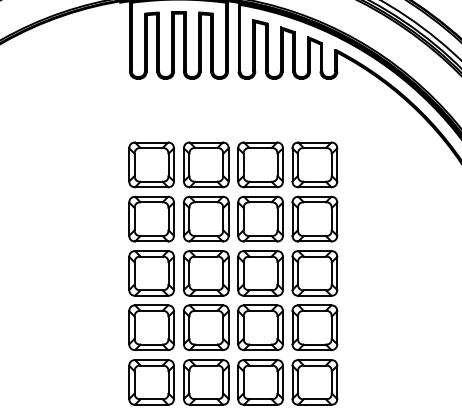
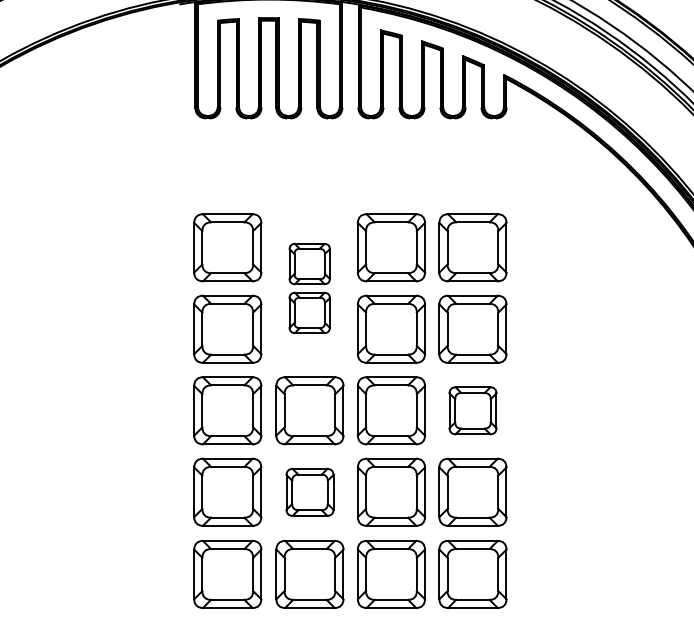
part: (205, 191) -> (308, 287), size x0.6
part: (314, 273) -> (472, 410), size x0.7
part: (206, 327) -> (310, 491), size x0.7

